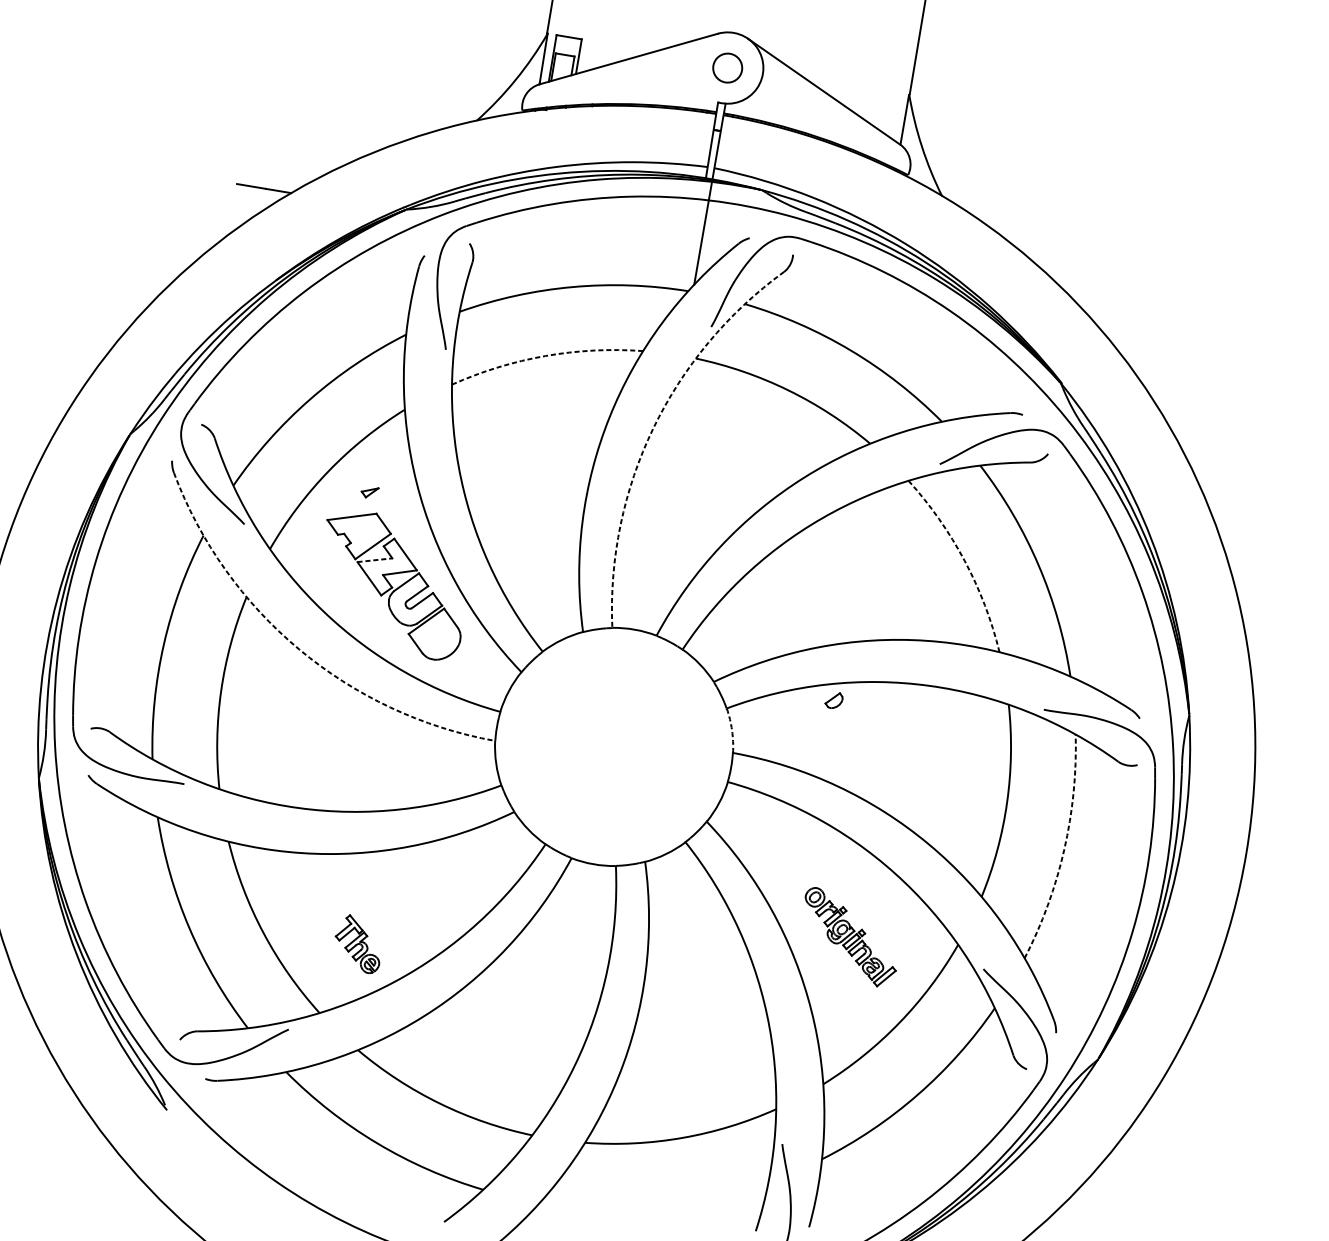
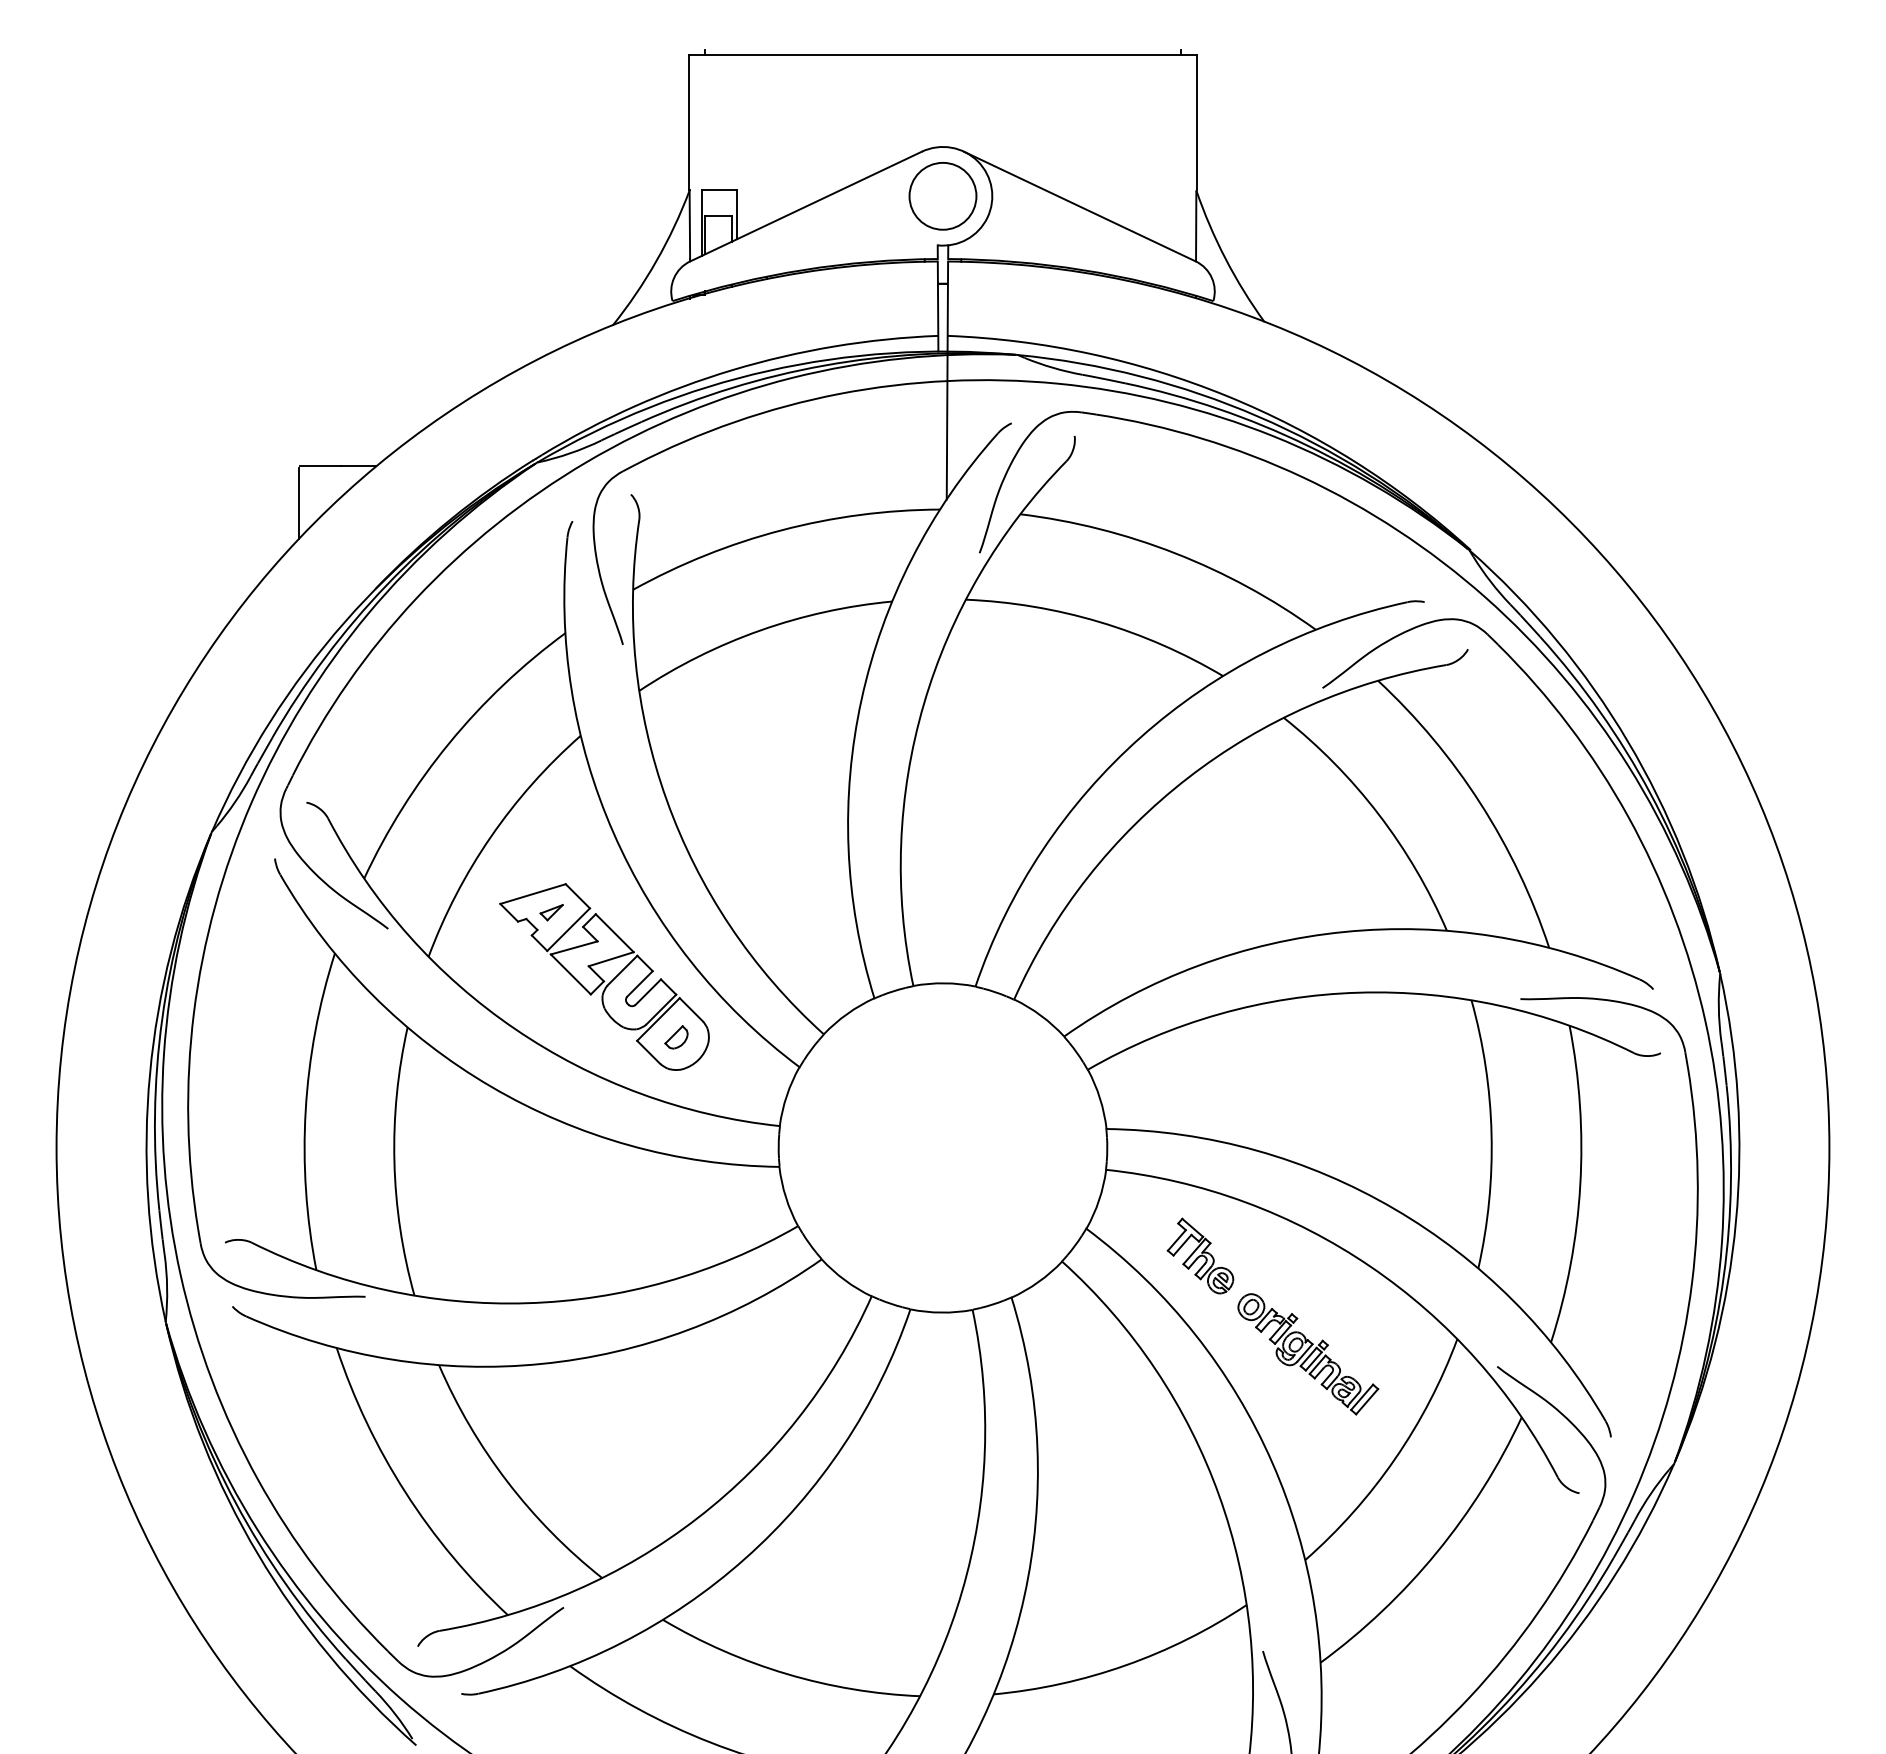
circle: (727, 68) -> (942, 196), size x1.67
line: (232, 210) -> (299, 503), added
arc: (545, 356) -> (760, 630), dashed -> solid
arc: (653, 428) -> (923, 704), dashed -> solid
part: (369, 492) -> (551, 912), moved
line: (375, 559) -> (574, 947), dashed -> solid
arc: (964, 561) -> (1378, 814), dashed -> solid
arc: (299, 649) -> (491, 1086), dashed -> solid
part: (834, 700) -> (676, 1037), moved
arc: (732, 730) -> (1100, 1098), dashed -> solid
arc: (1064, 849) -> (1580, 1185), dashed -> solid
part: (358, 943) -> (1200, 1255), moved

